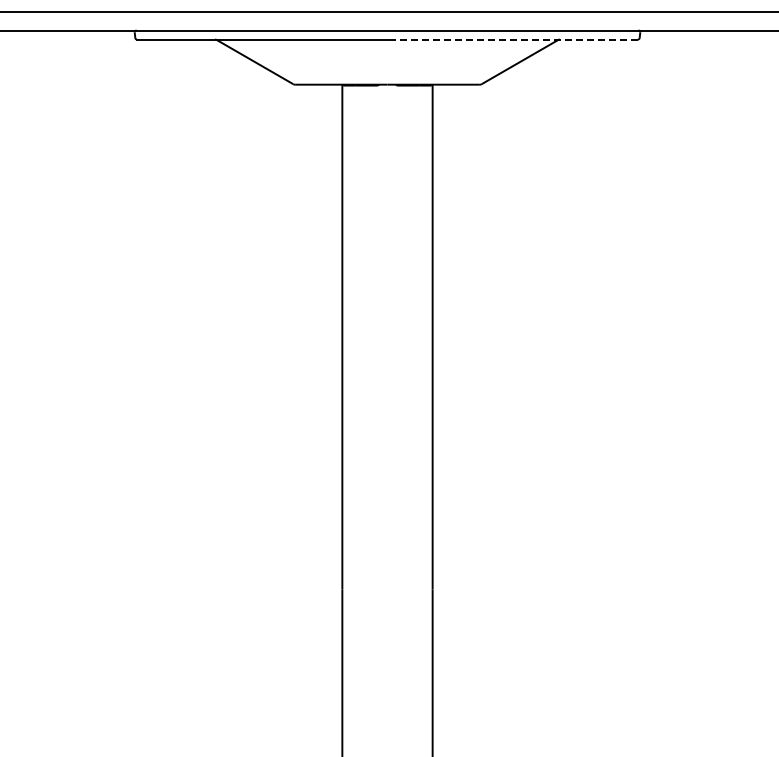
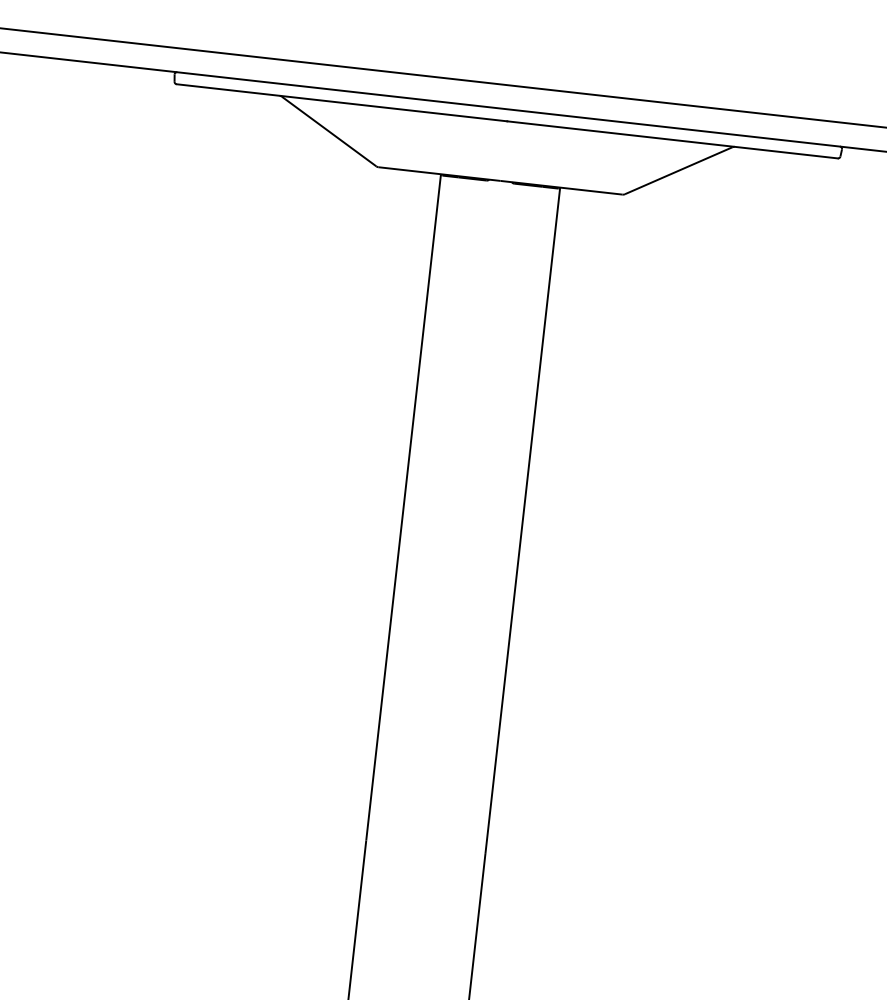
line: (512, 39) -> (672, 139), dashed -> solid

